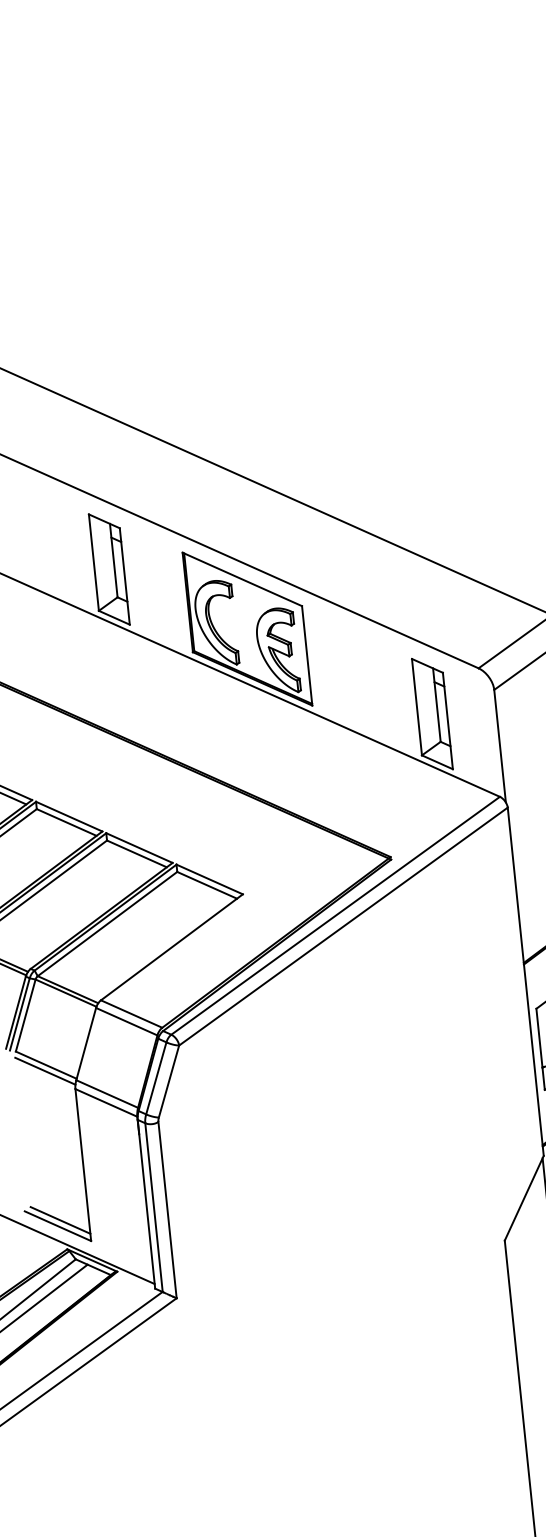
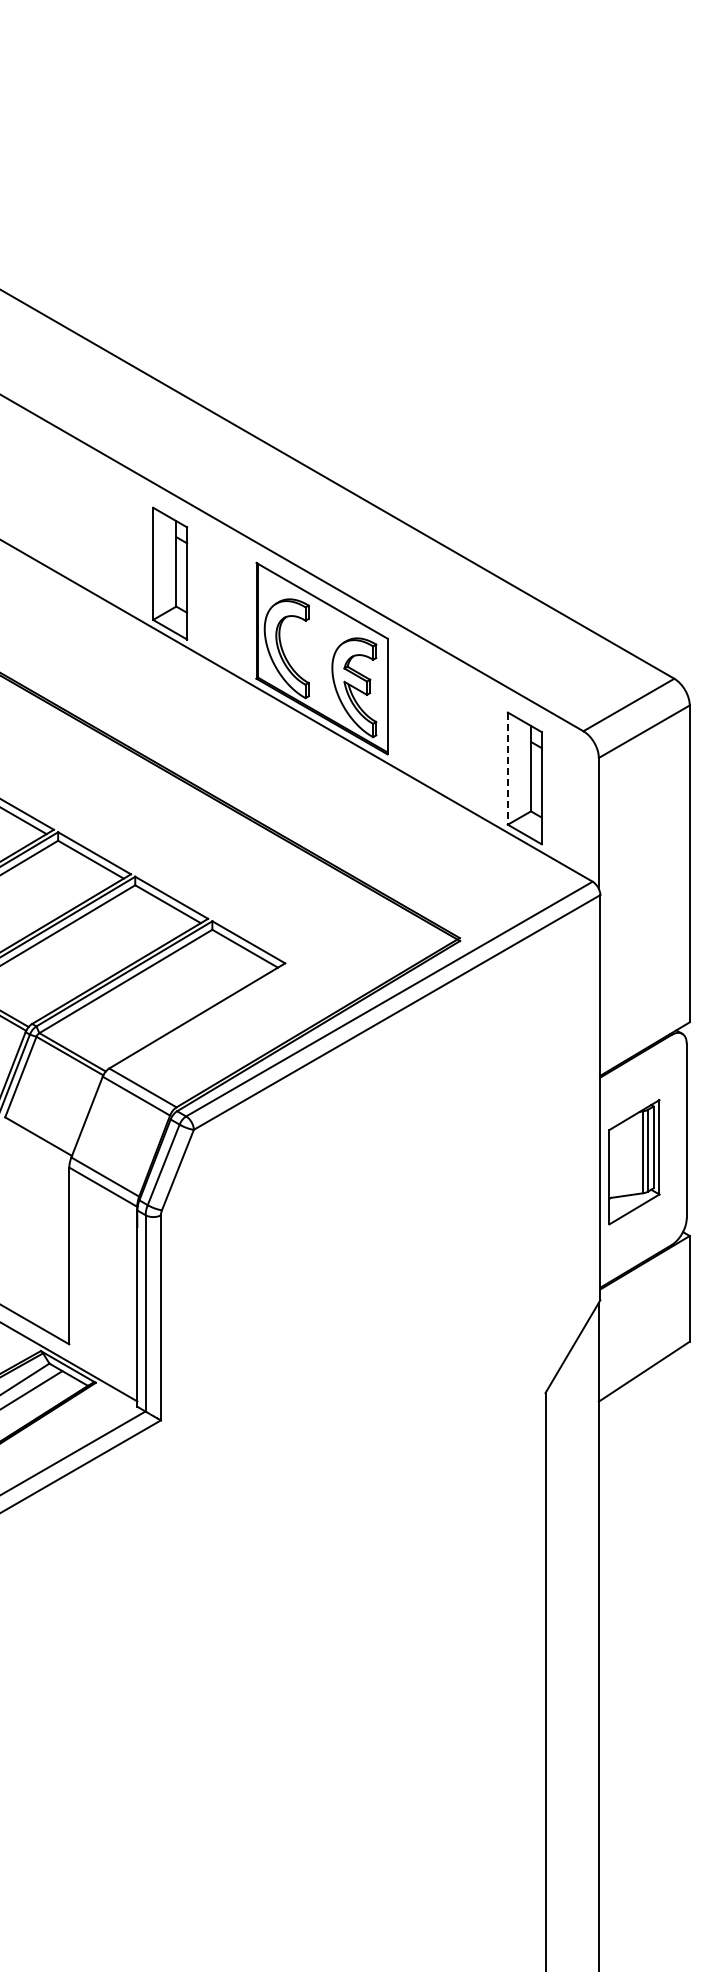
line: (416, 707) -> (507, 769), solid -> dashed
line: (45, 1071) -> (36, 1143), removed
line: (60, 1220) -> (36, 1316), removed

